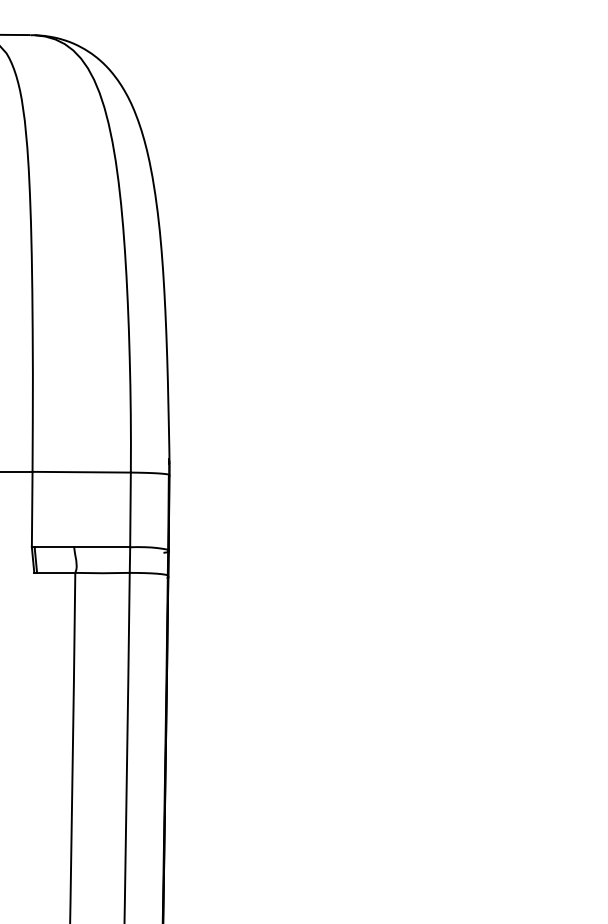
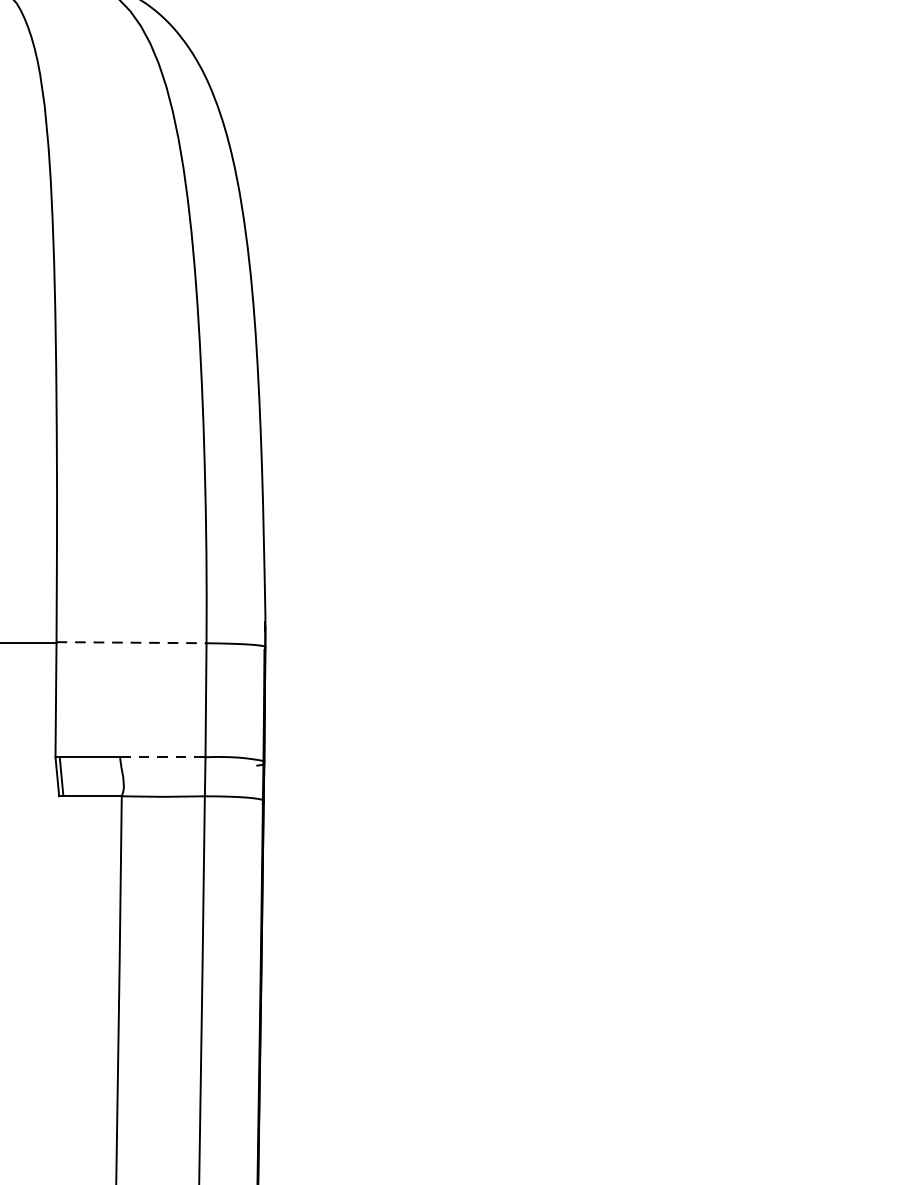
line: (82, 472) -> (132, 643), solid -> dashed
line: (102, 547) -> (163, 757), solid -> dashed

